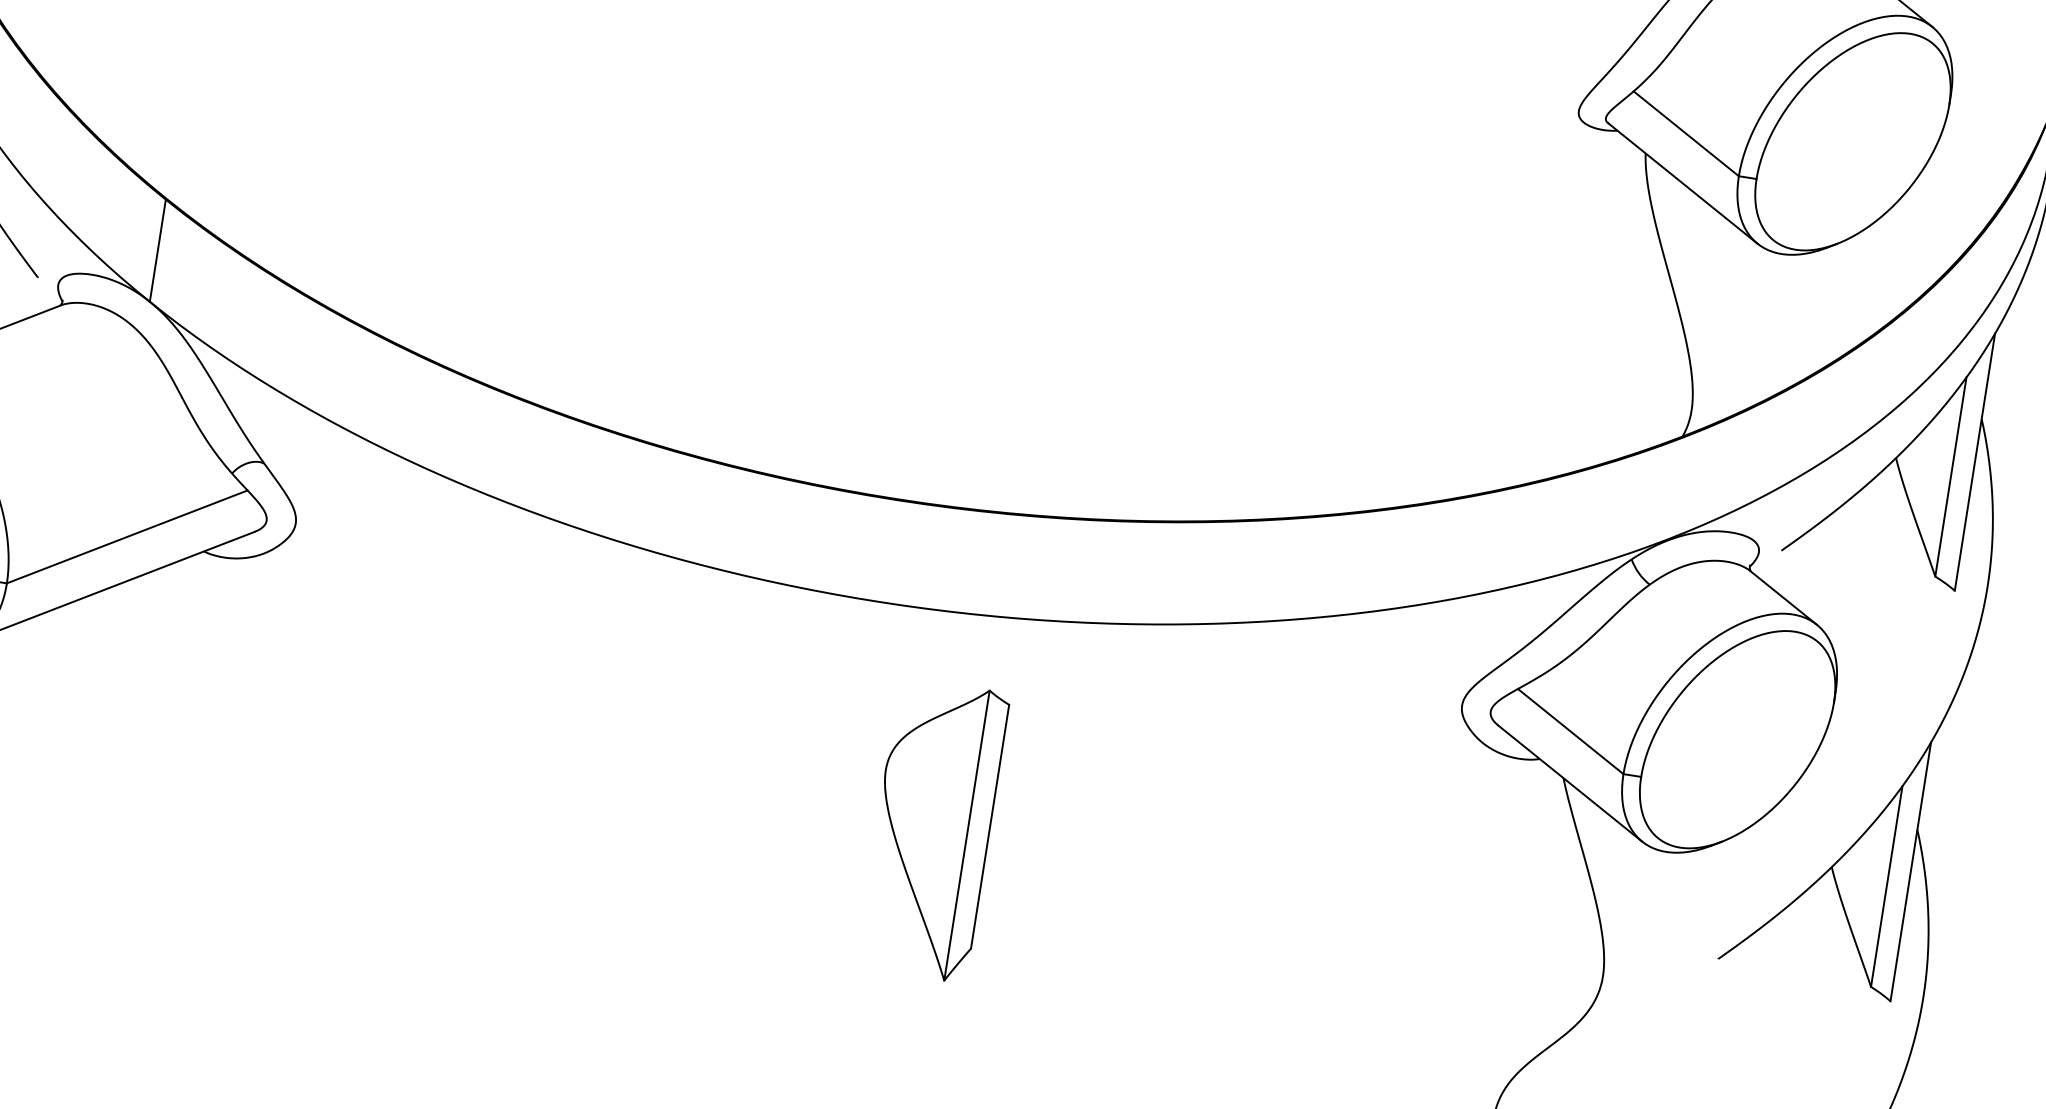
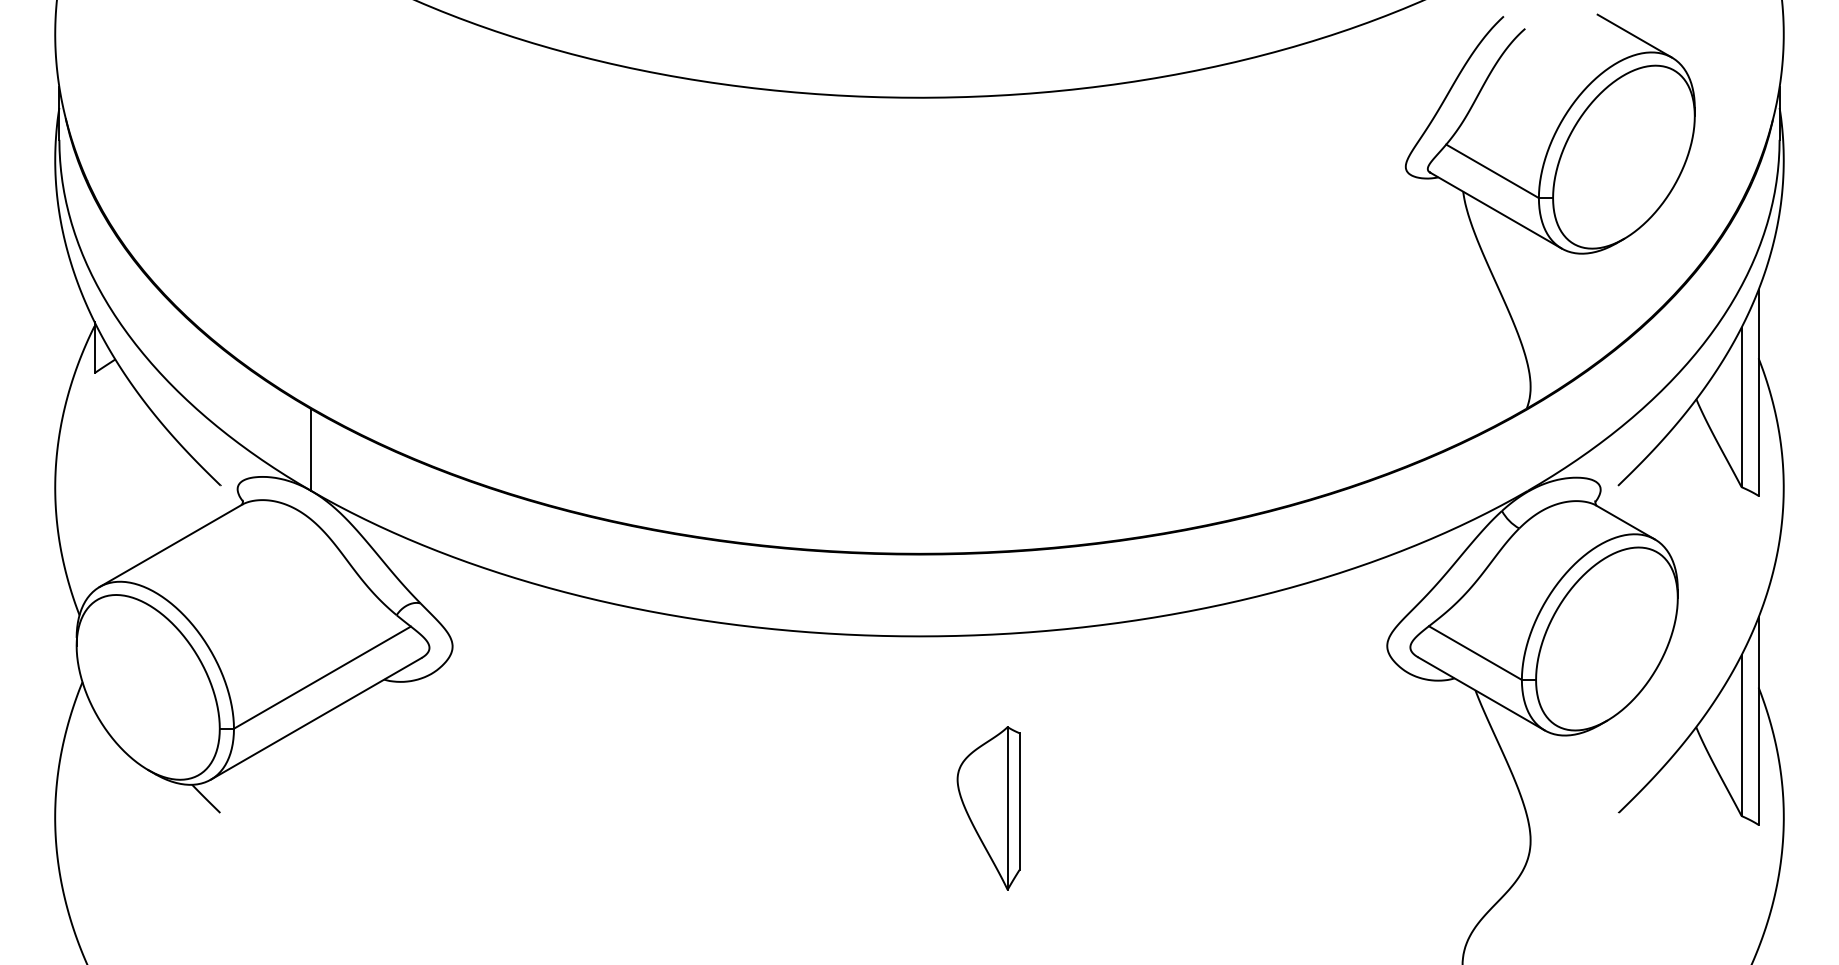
part: (932, 830) -> (988, 808), size x0.7

